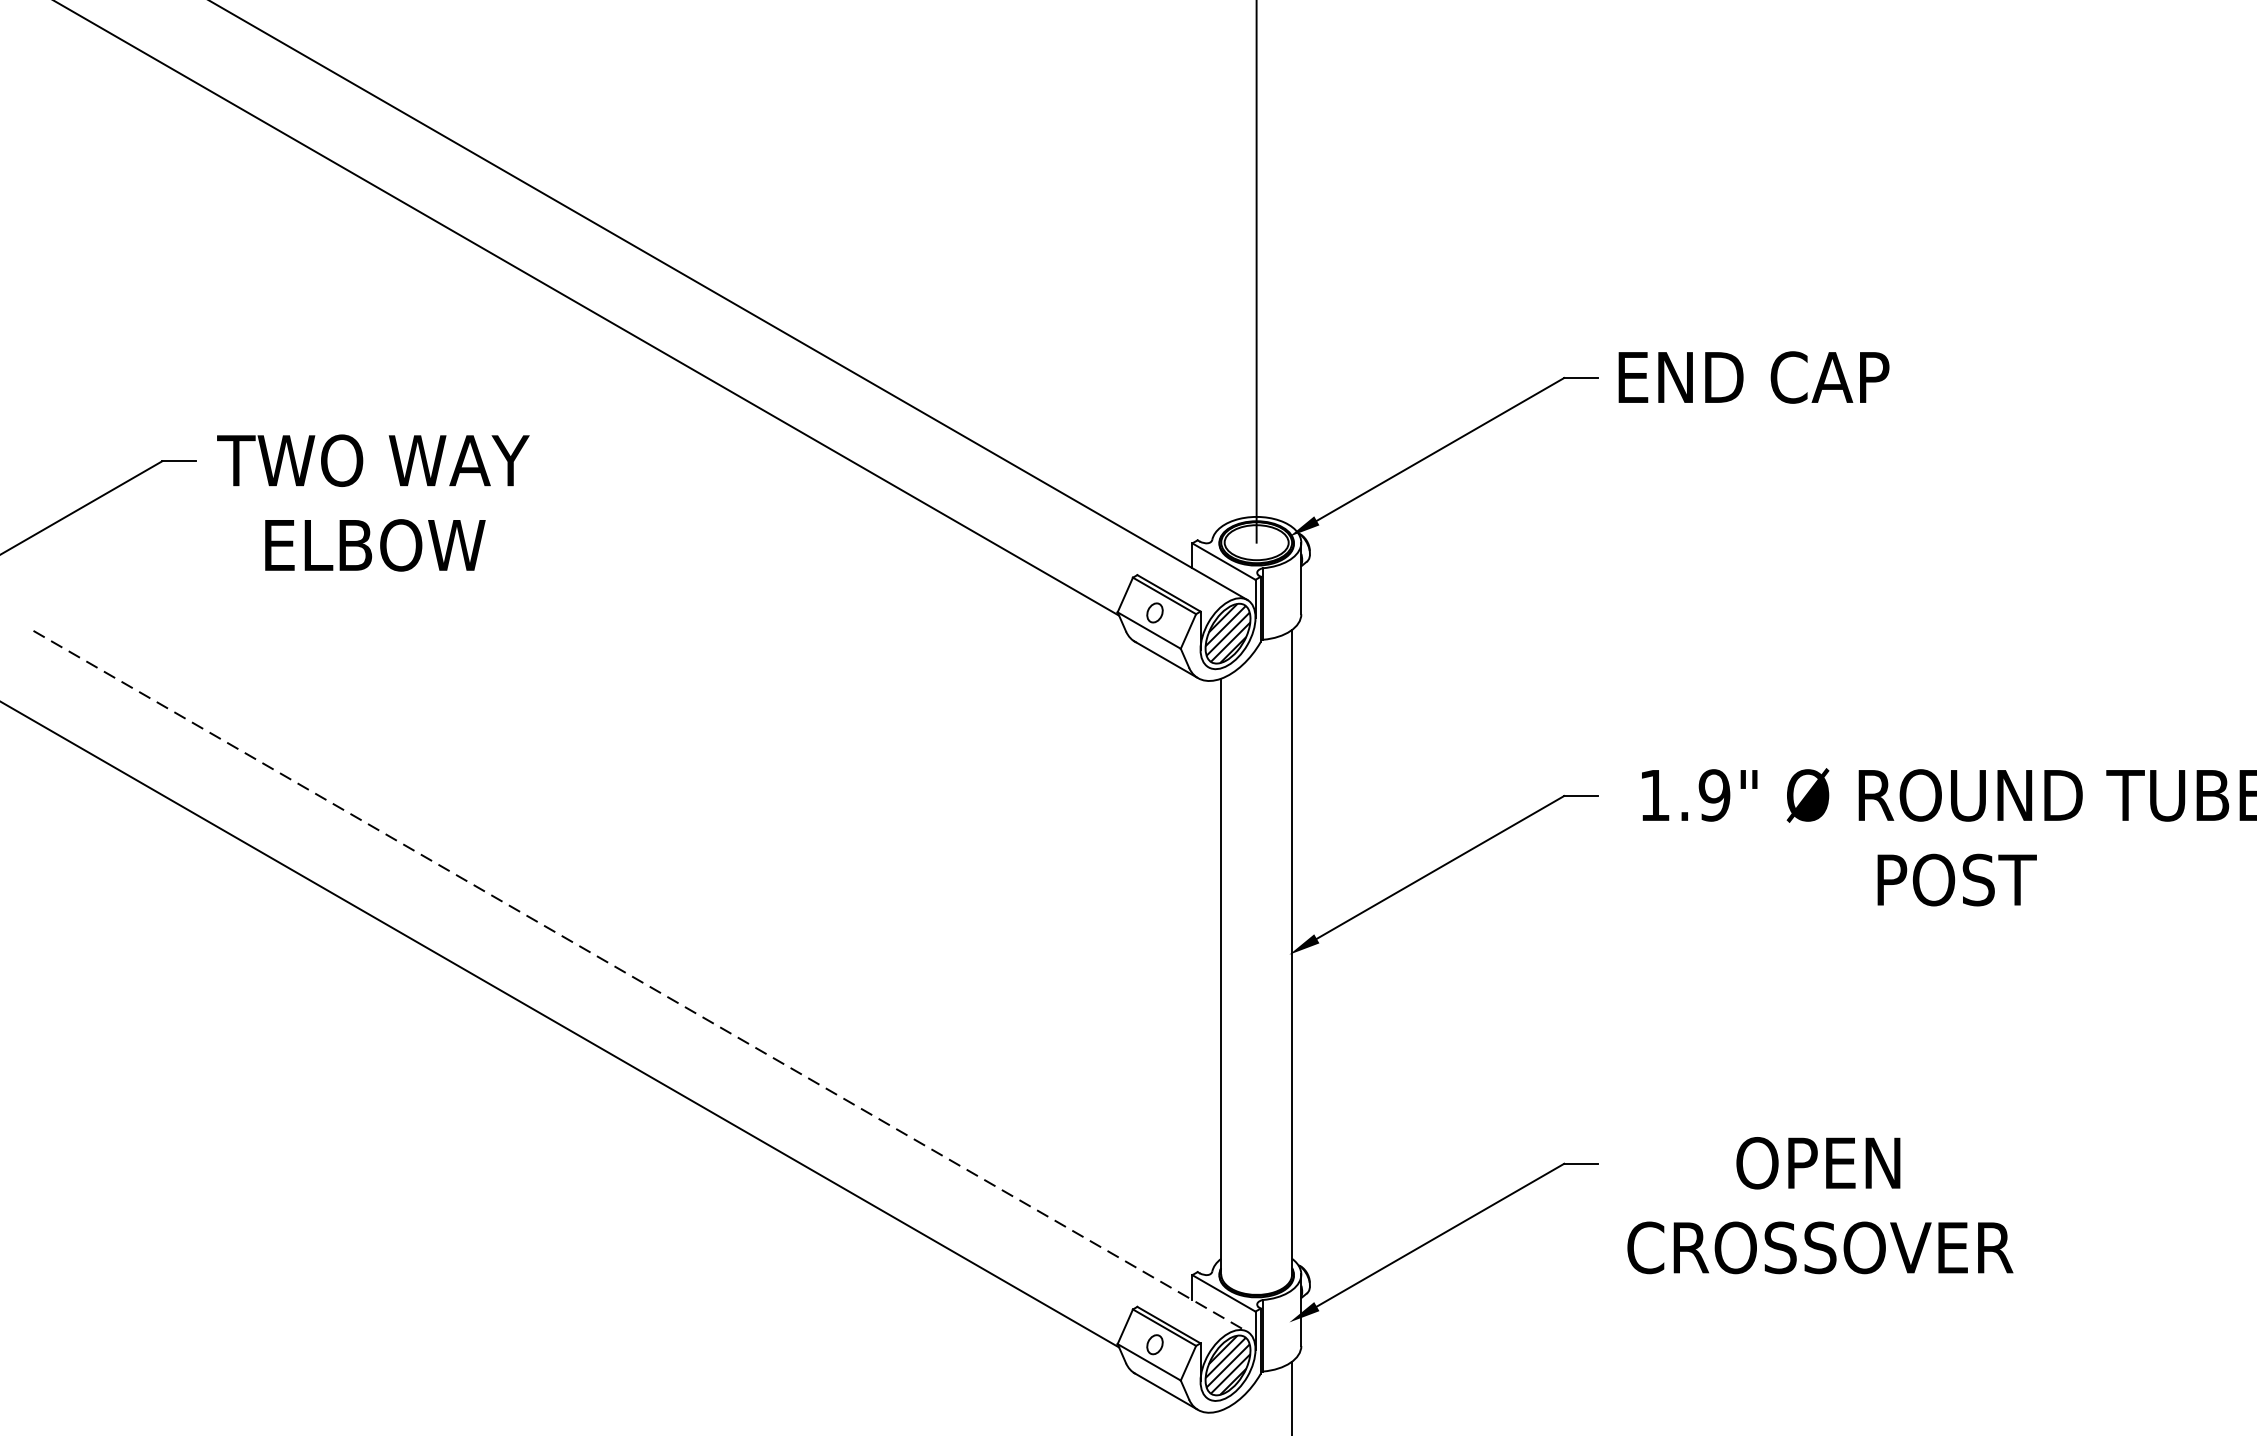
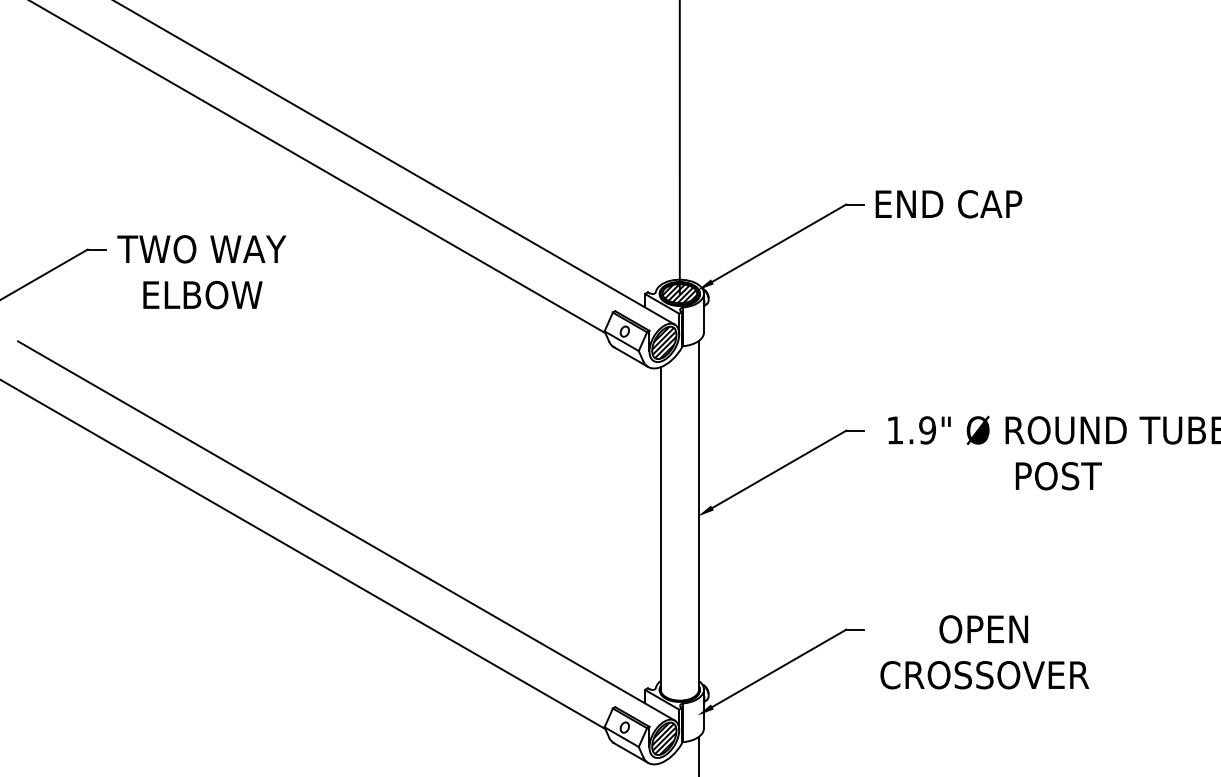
hatch: (1256, 542) -> (679, 293), added
line: (640, 982) -> (346, 531), dashed -> solid

